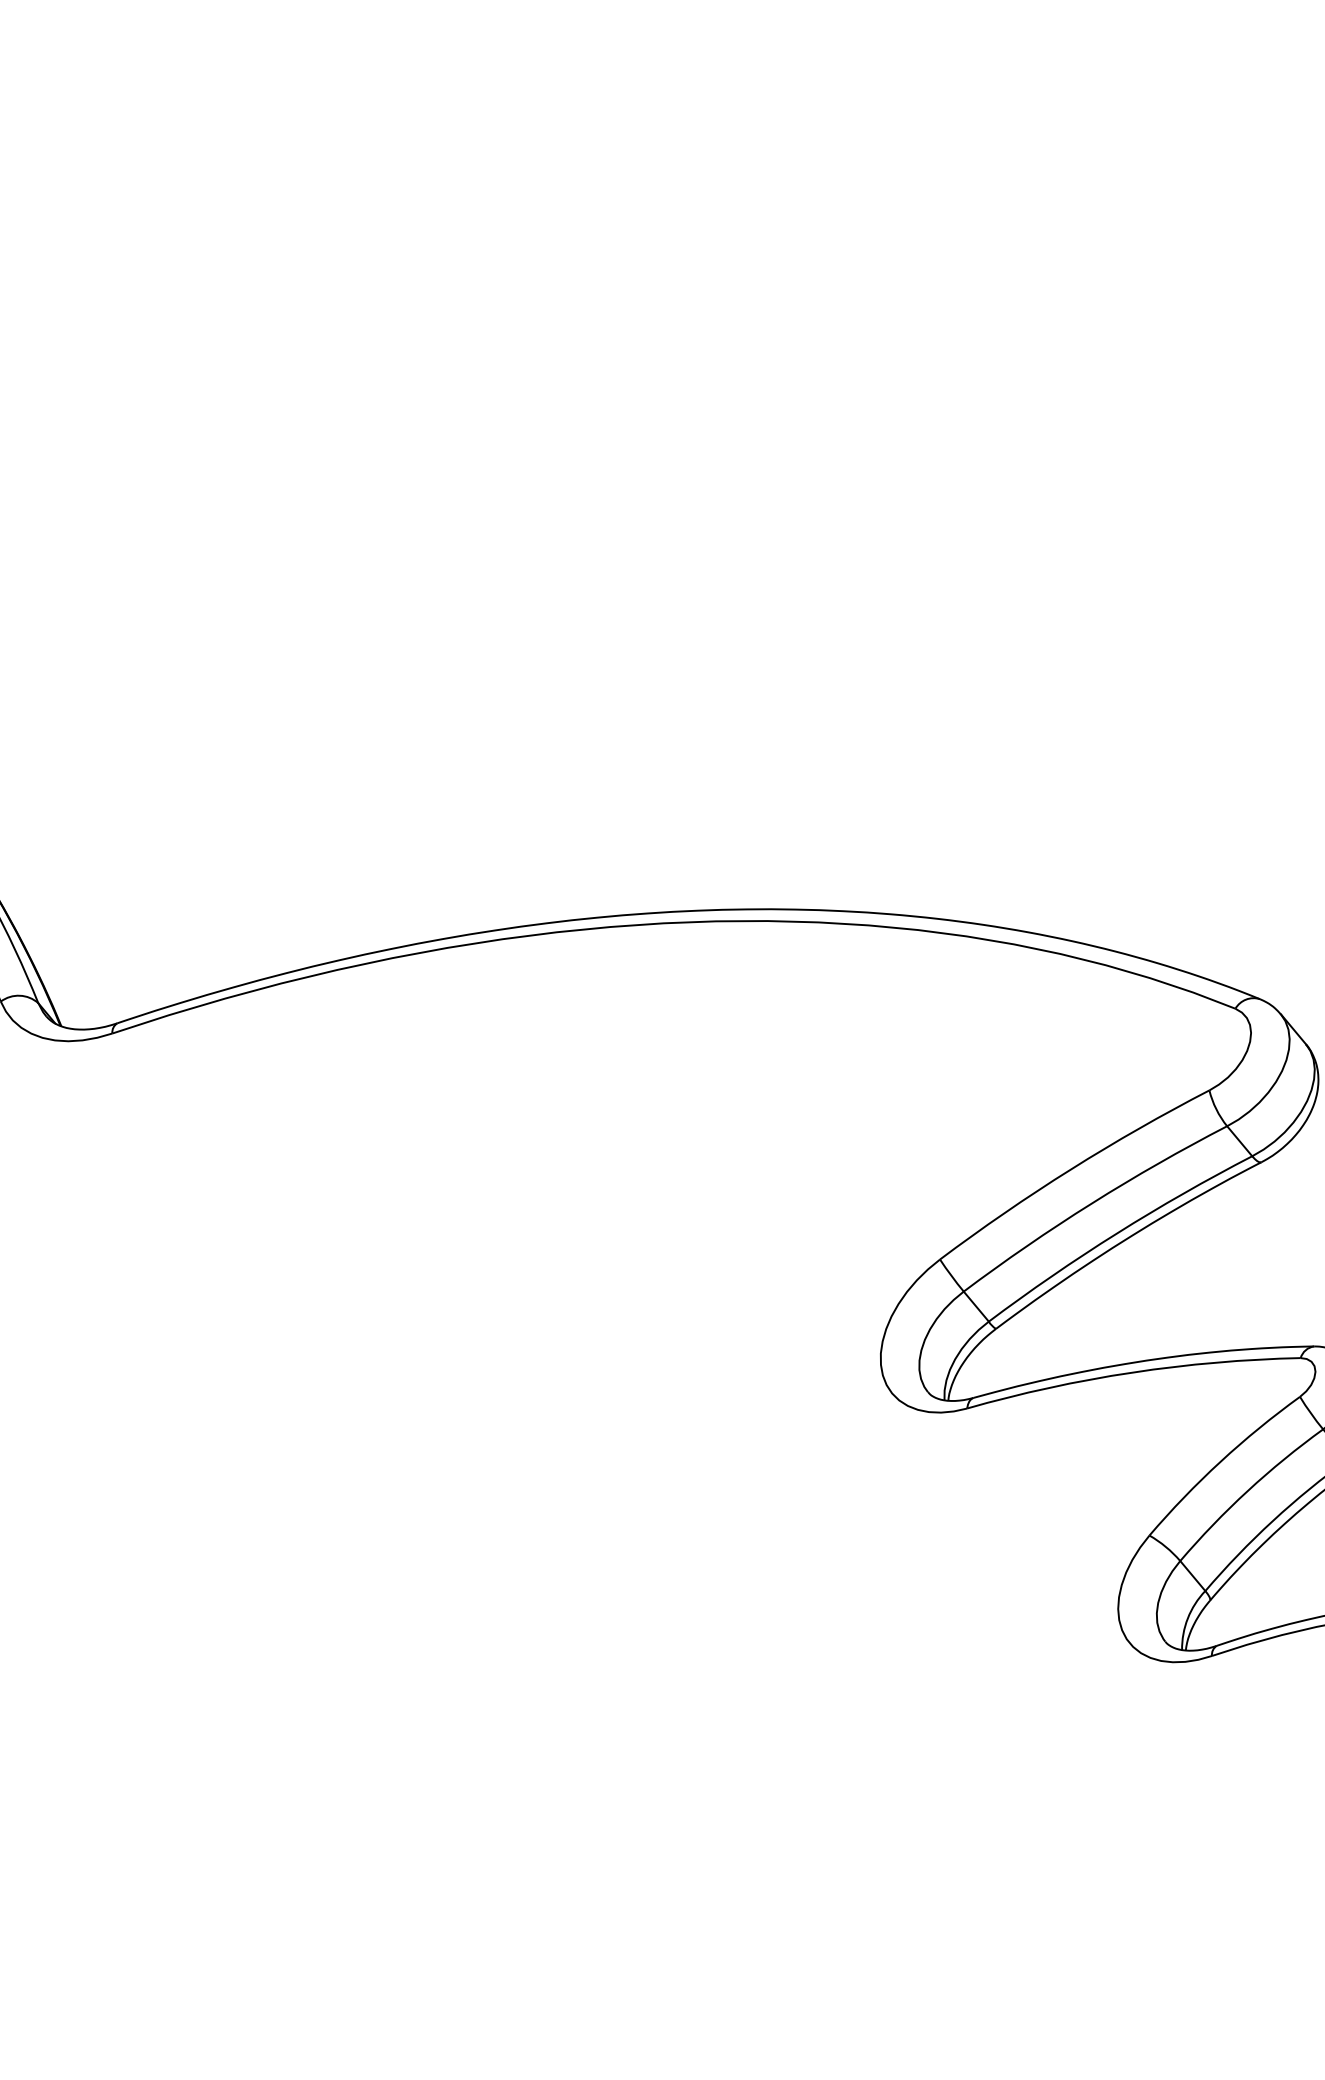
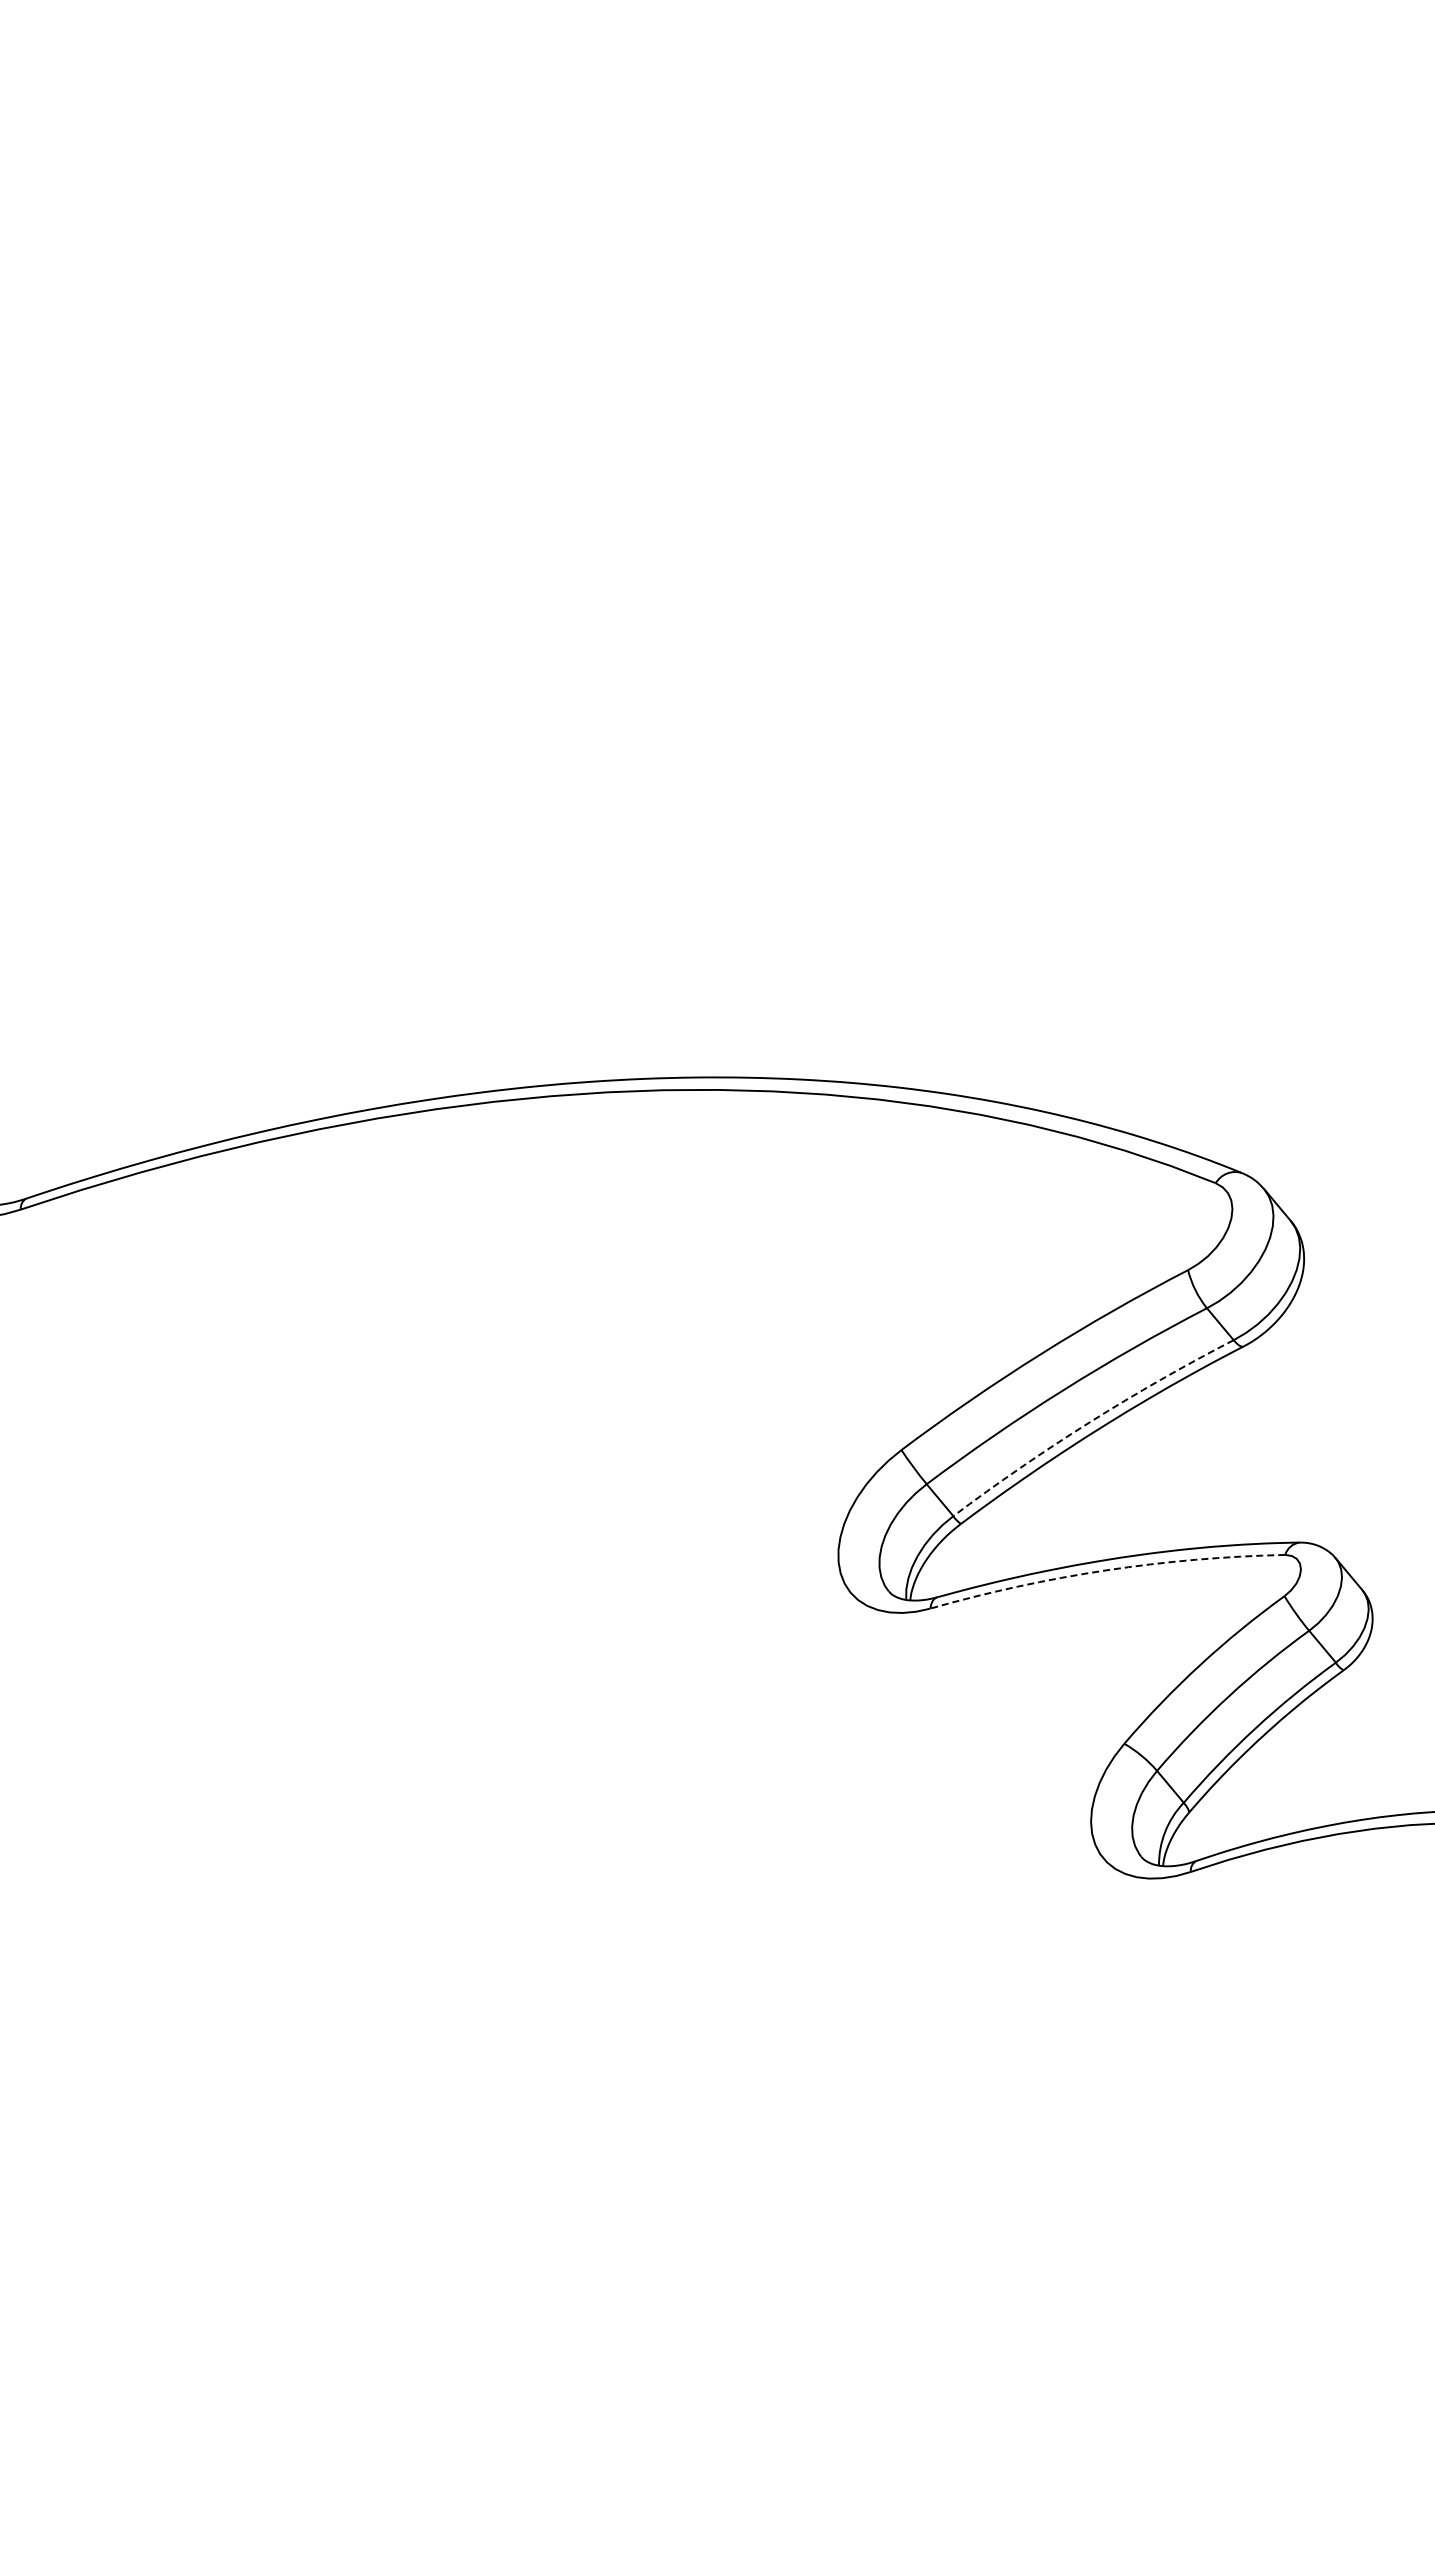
arc: (1116, 1233) -> (1089, 1422), solid -> dashed
arc: (1132, 1372) -> (1106, 1570), solid -> dashed

